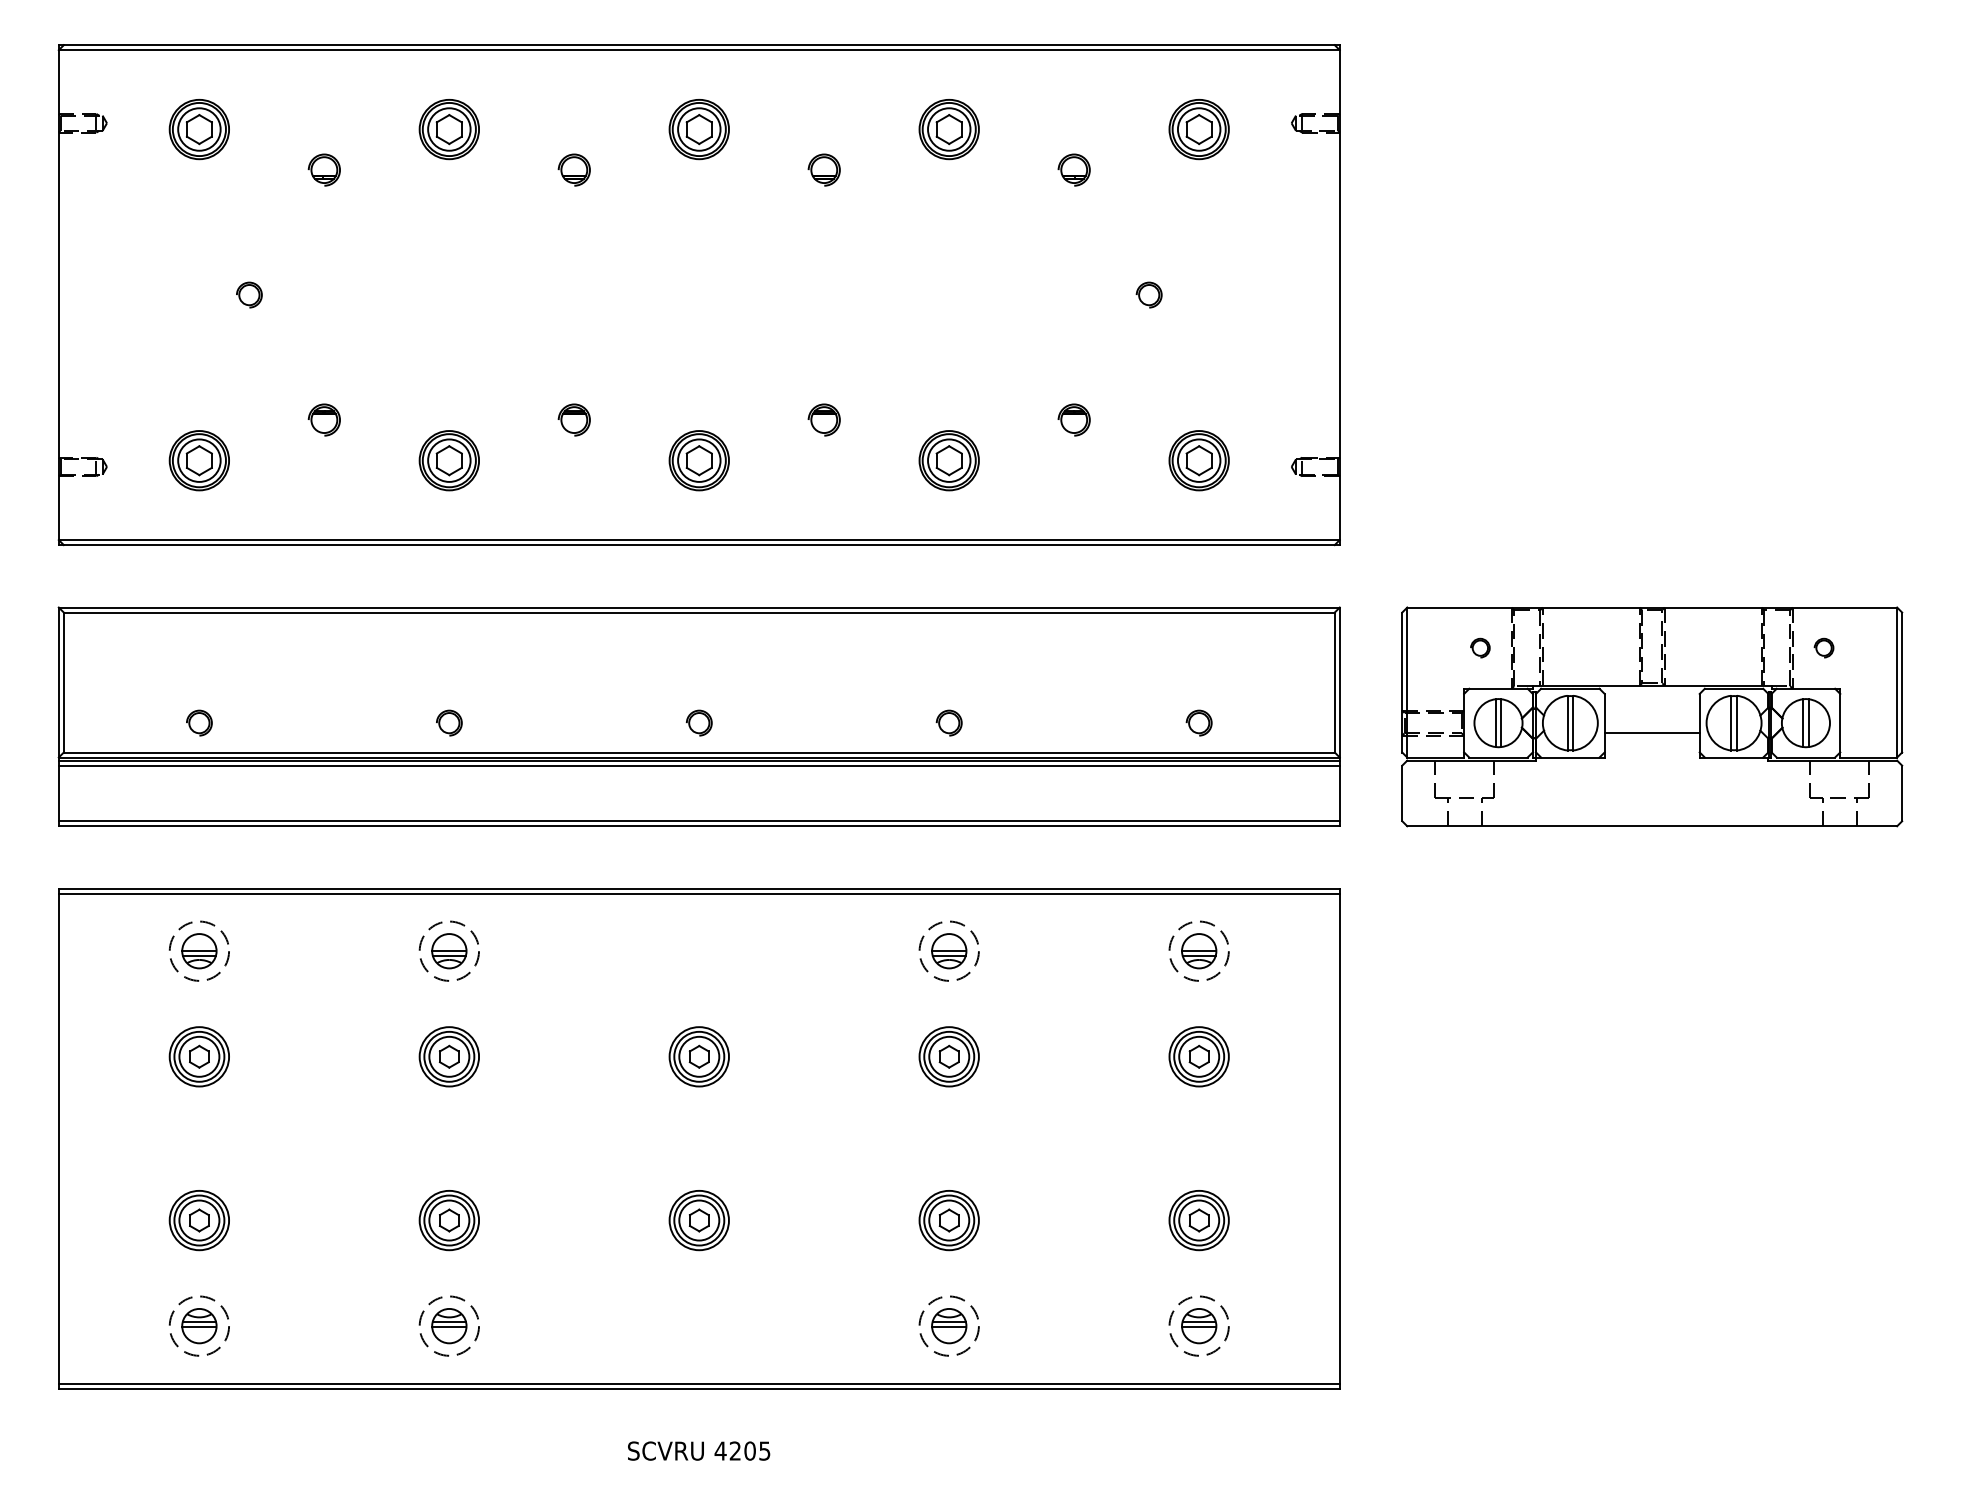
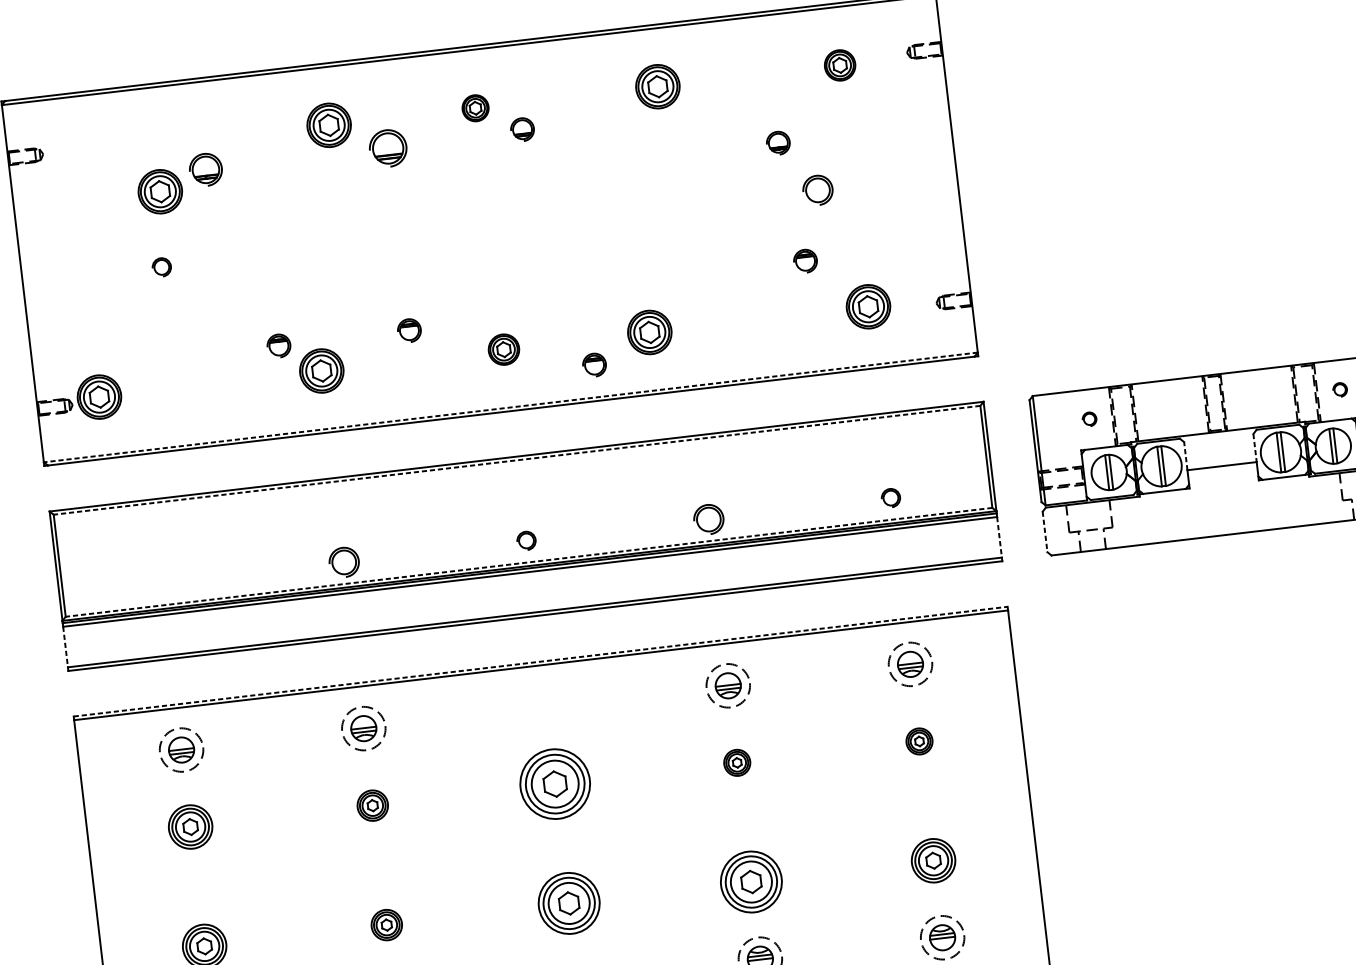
part: (198, 129) -> (159, 191), moved
part: (448, 129) -> (328, 125), moved
part: (698, 129) -> (475, 108), size x0.6
part: (1198, 129) -> (839, 65), size x0.7
part: (323, 169) -> (205, 169), size x1.4
part: (573, 169) -> (387, 148), size x1.6
part: (823, 169) -> (521, 129), moved
part: (1073, 169) -> (777, 142), moved
part: (1148, 294) -> (817, 189), size x1.6
part: (323, 419) -> (278, 345), moved
part: (823, 419) -> (593, 364), moved
part: (1073, 419) -> (804, 260), moved
part: (198, 460) -> (98, 397), moved
part: (698, 460) -> (503, 349), size x0.7
part: (948, 460) -> (649, 332), moved
line: (698, 540) -> (510, 407), solid -> dashed
line: (698, 612) -> (516, 460), solid -> dashed
line: (1604, 712) -> (1185, 455), solid -> dashed
line: (1699, 713) -> (1254, 448), solid -> dashed
part: (199, 722) -> (162, 583), removed
part: (449, 722) -> (344, 561), size x1.6
part: (948, 722) -> (708, 519), size x1.6
line: (698, 752) -> (528, 562), solid -> dashed
line: (58, 793) -> (65, 647), solid -> dashed
line: (1339, 793) -> (999, 537), solid -> dashed
line: (1402, 793) -> (1045, 532), solid -> dashed
line: (699, 888) -> (540, 661), solid -> dashed
part: (448, 1056) -> (372, 805), size x0.7
part: (698, 1056) -> (554, 784), size x1.6
part: (948, 1056) -> (736, 762), size x0.6
part: (1198, 1056) -> (919, 741), size x0.6
part: (448, 1220) -> (386, 925), size x0.7
part: (698, 1220) -> (568, 903), size x1.4
part: (948, 1220) -> (750, 882), size x1.4

